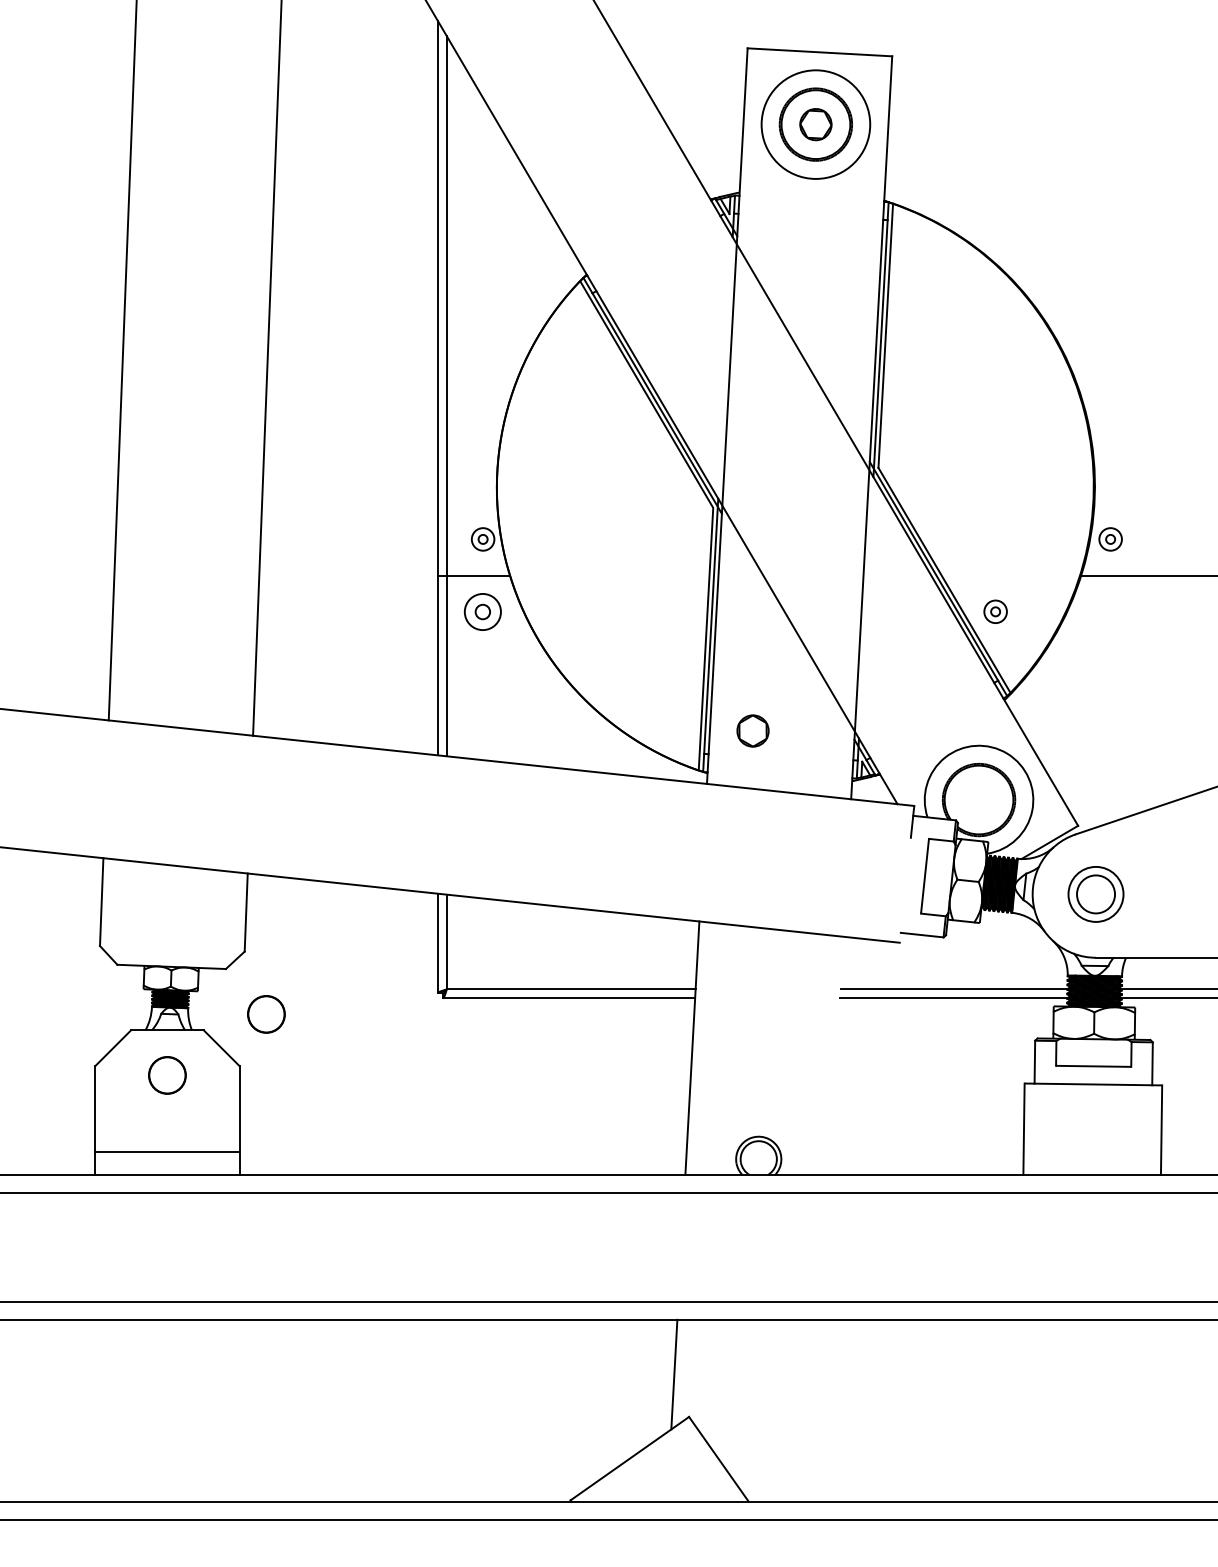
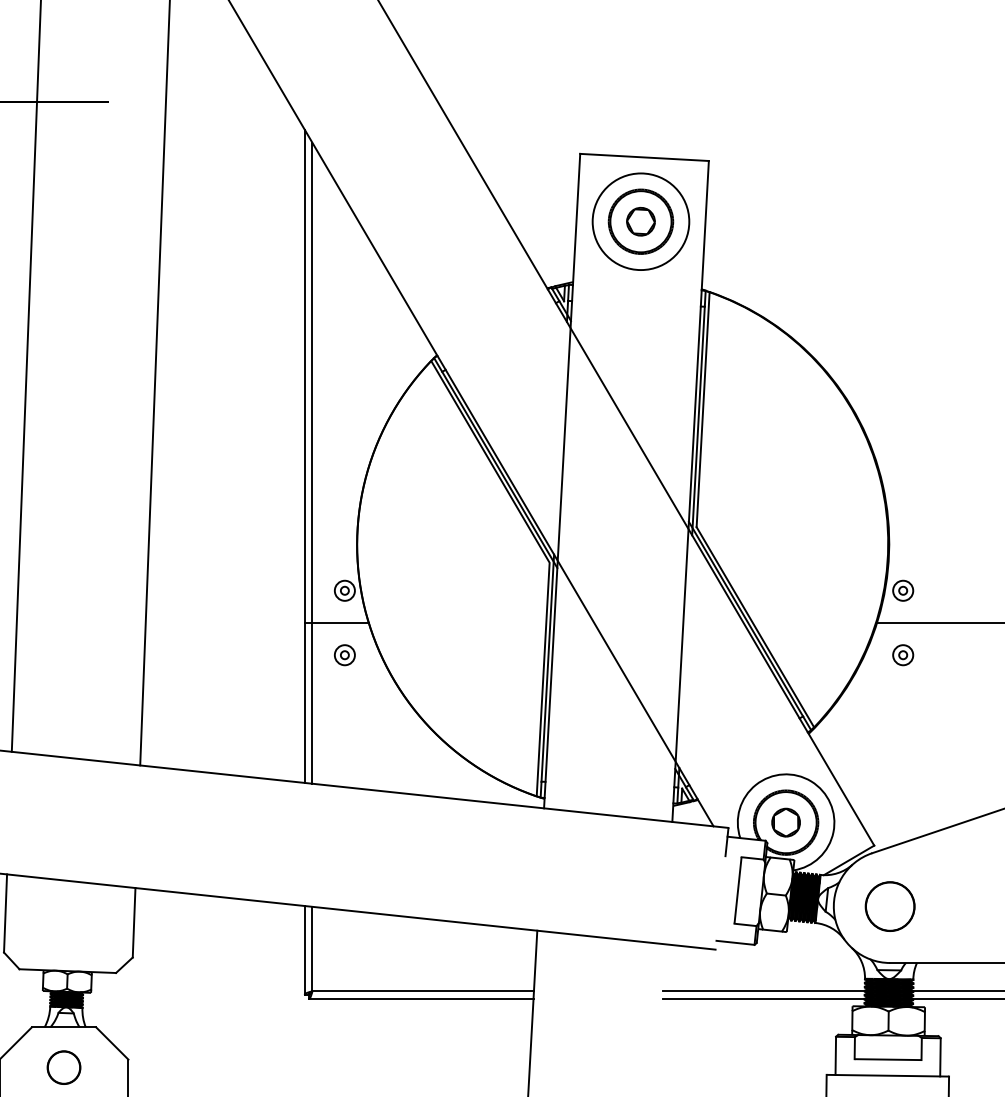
part: (483, 611) -> (345, 654), size x0.62
part: (995, 611) -> (903, 654), moved
part: (752, 730) -> (785, 822), moved
circle: (1095, 894) -> (889, 906), size x1.43
circle: (266, 1014) -> (152, 1013), removed

